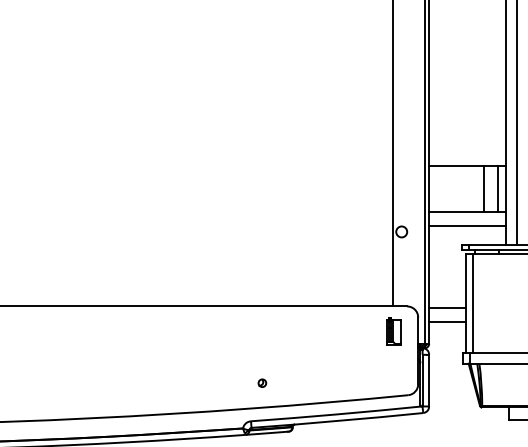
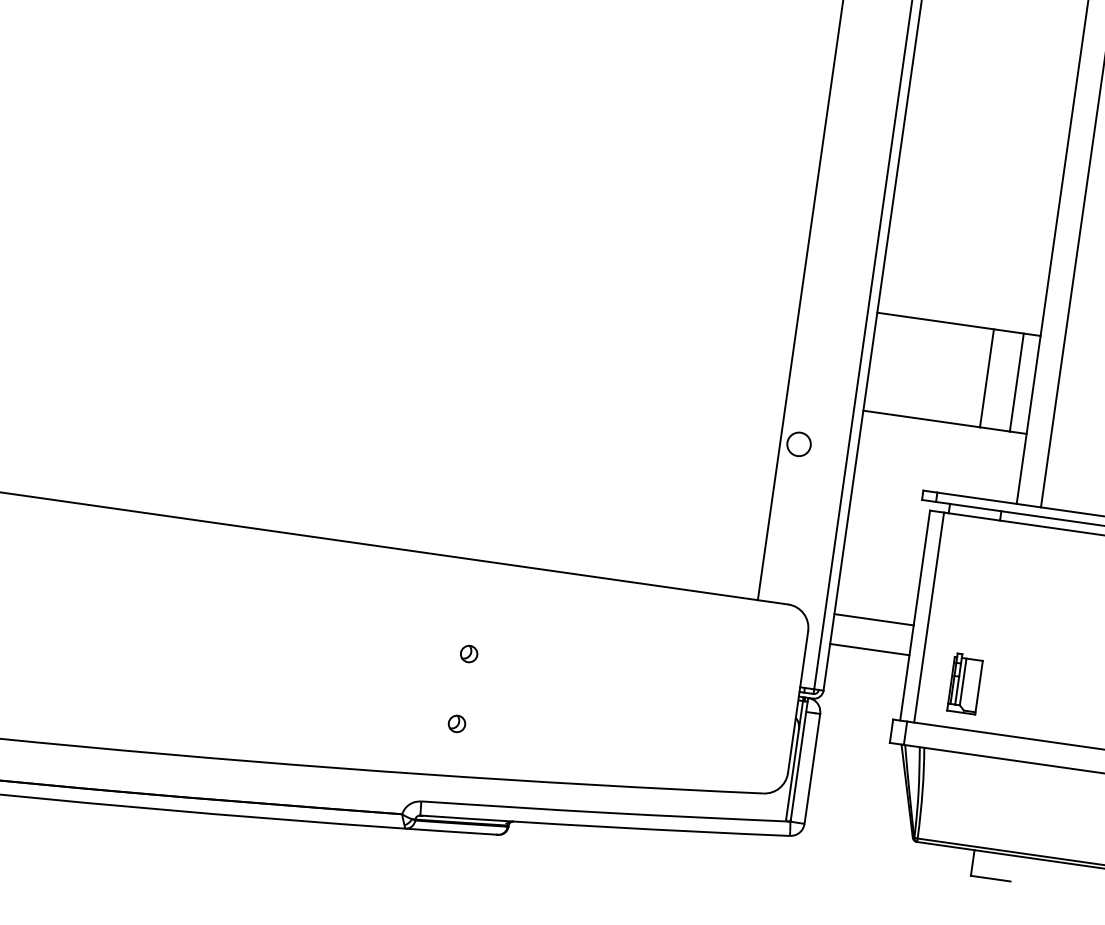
line: (467, 226) -> (940, 452), removed
part: (393, 331) -> (964, 683), moved
part: (263, 349) -> (469, 652), added

